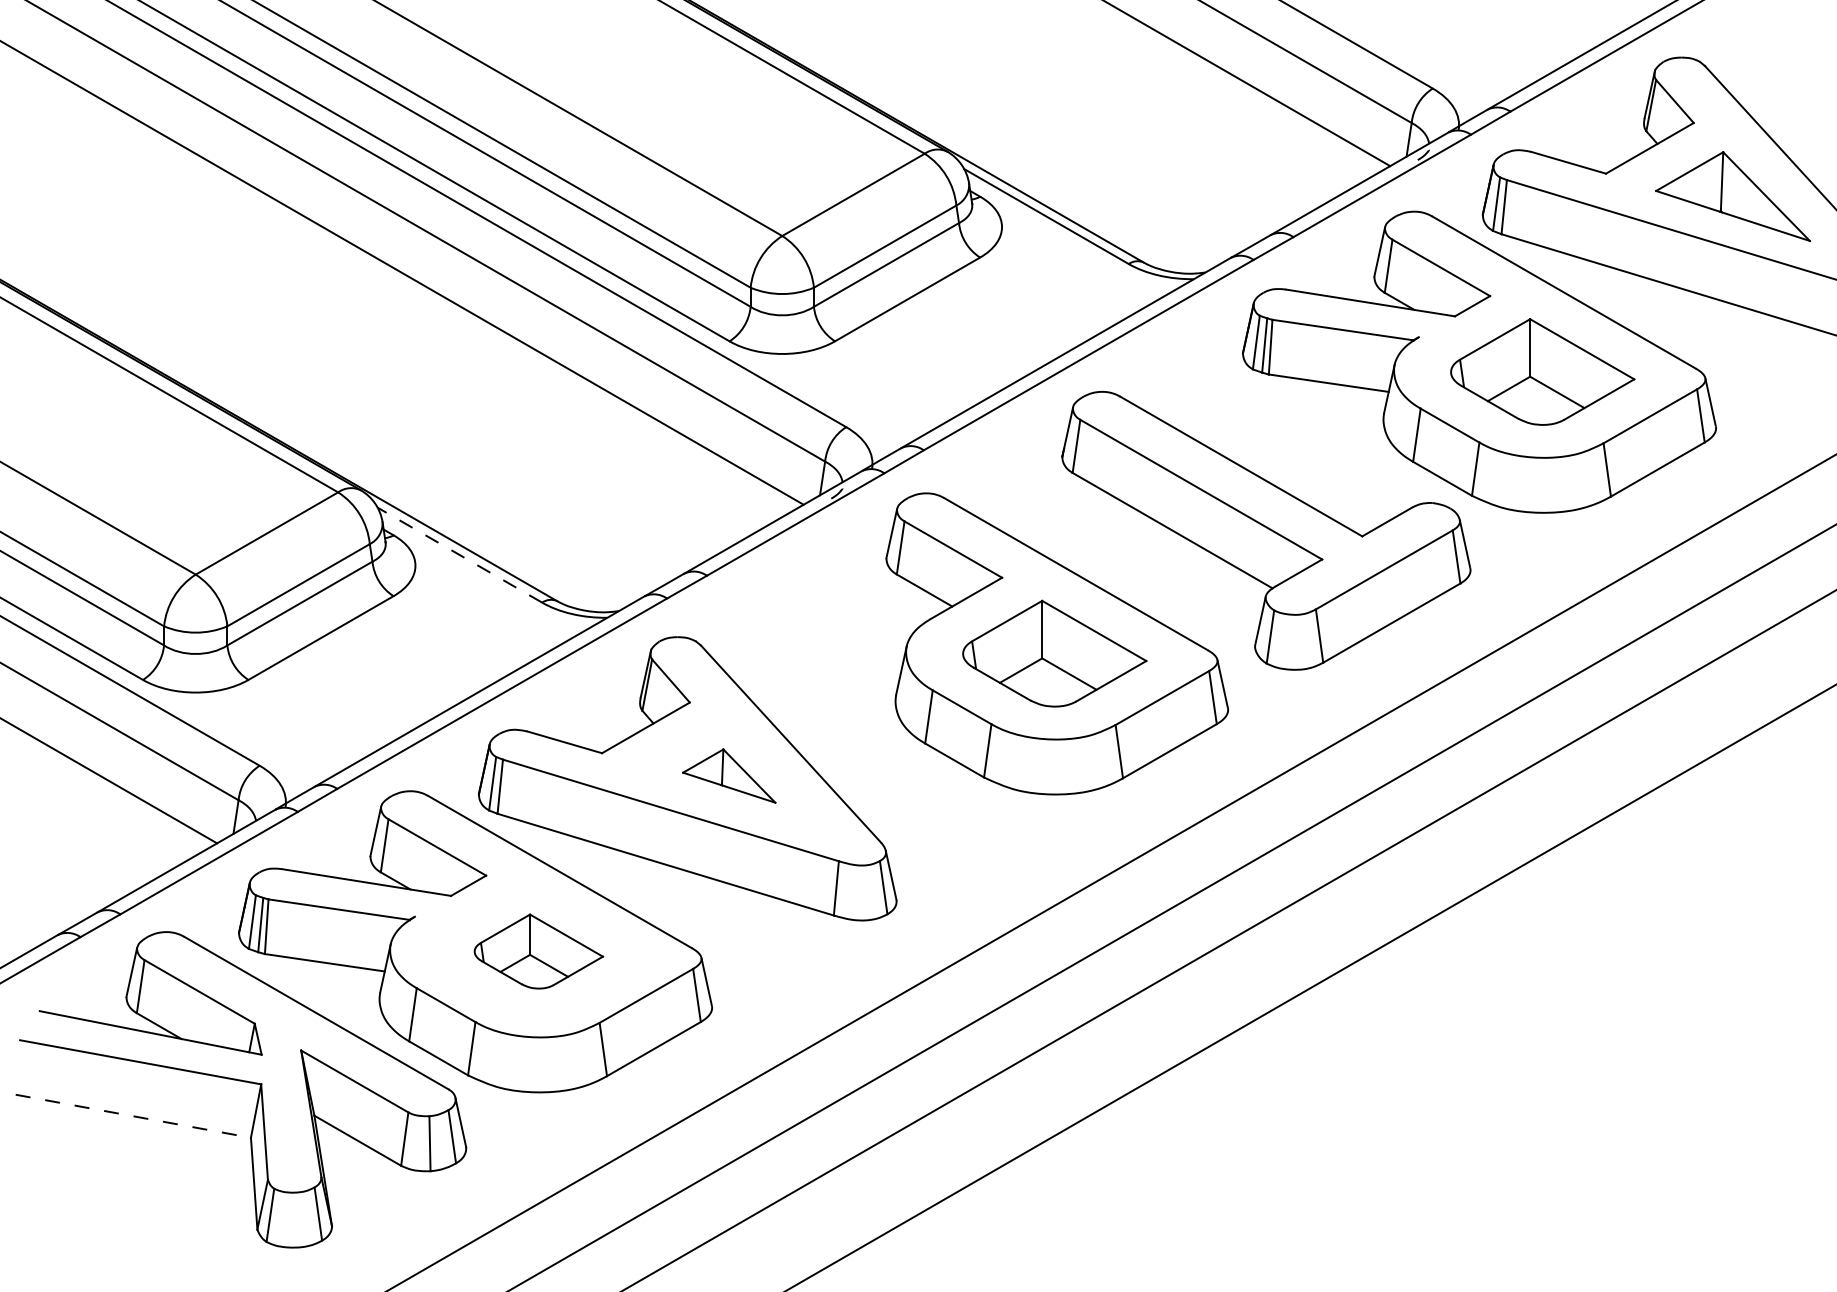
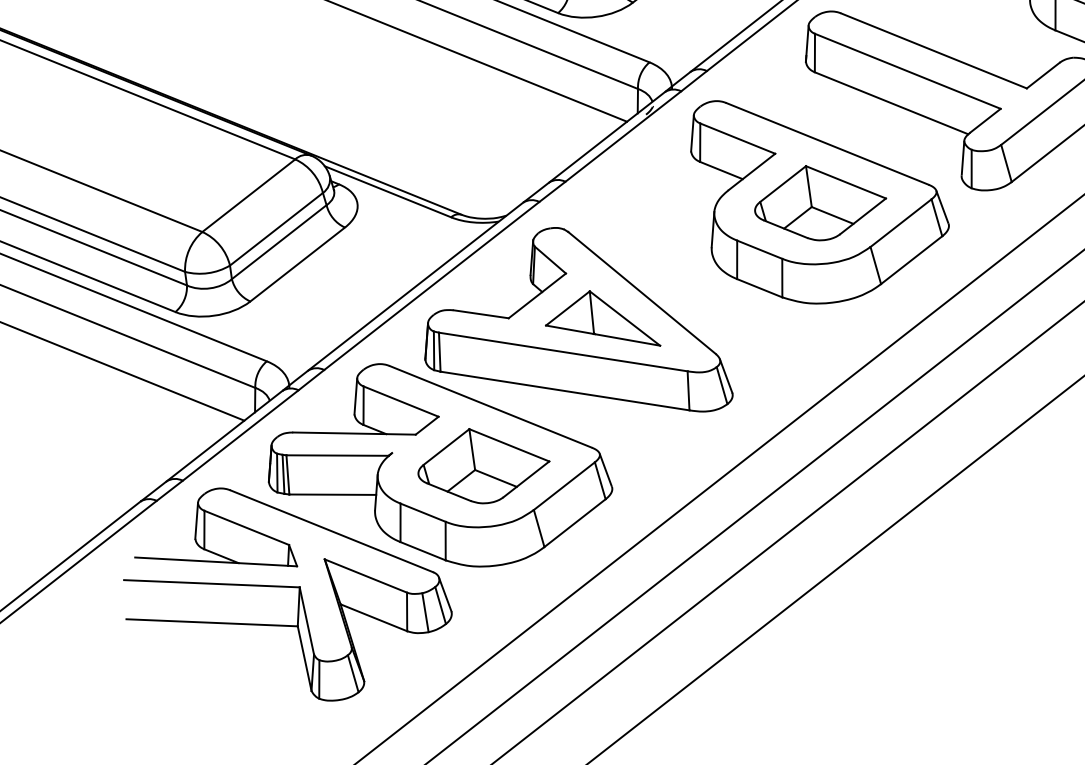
line: (459, 555) -> (387, 192), dashed -> solid
part: (729, 775) -> (601, 321), size x1.67
part: (538, 951) -> (483, 465), size x1.43
line: (133, 1116) -> (212, 622), dashed -> solid

